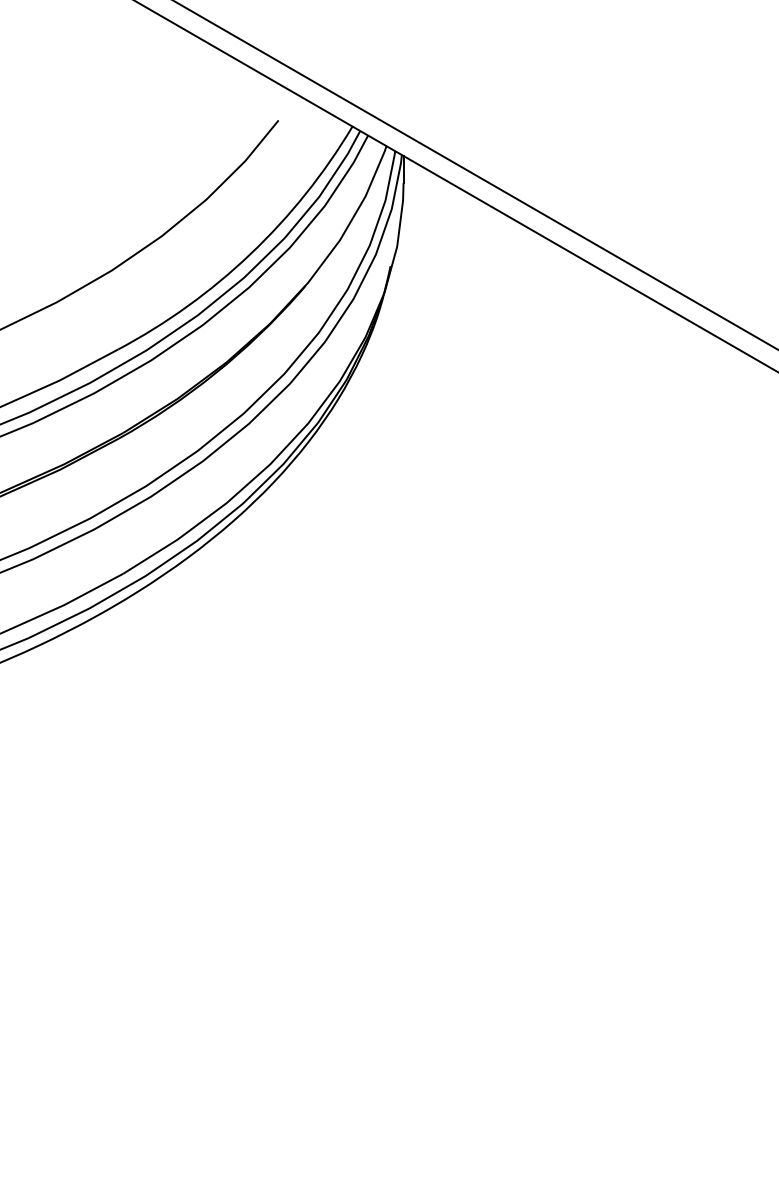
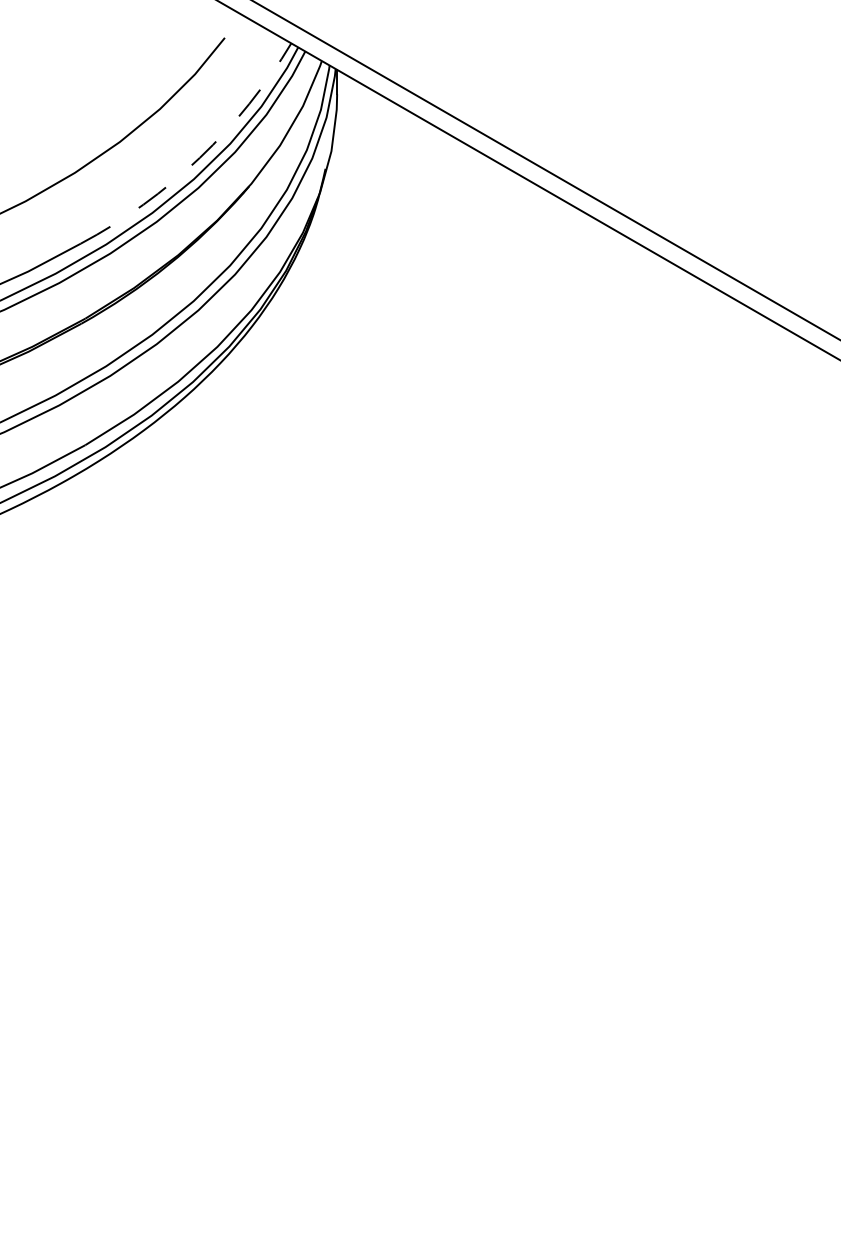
arc: (250, 253) -> (199, 157), solid -> dashed

